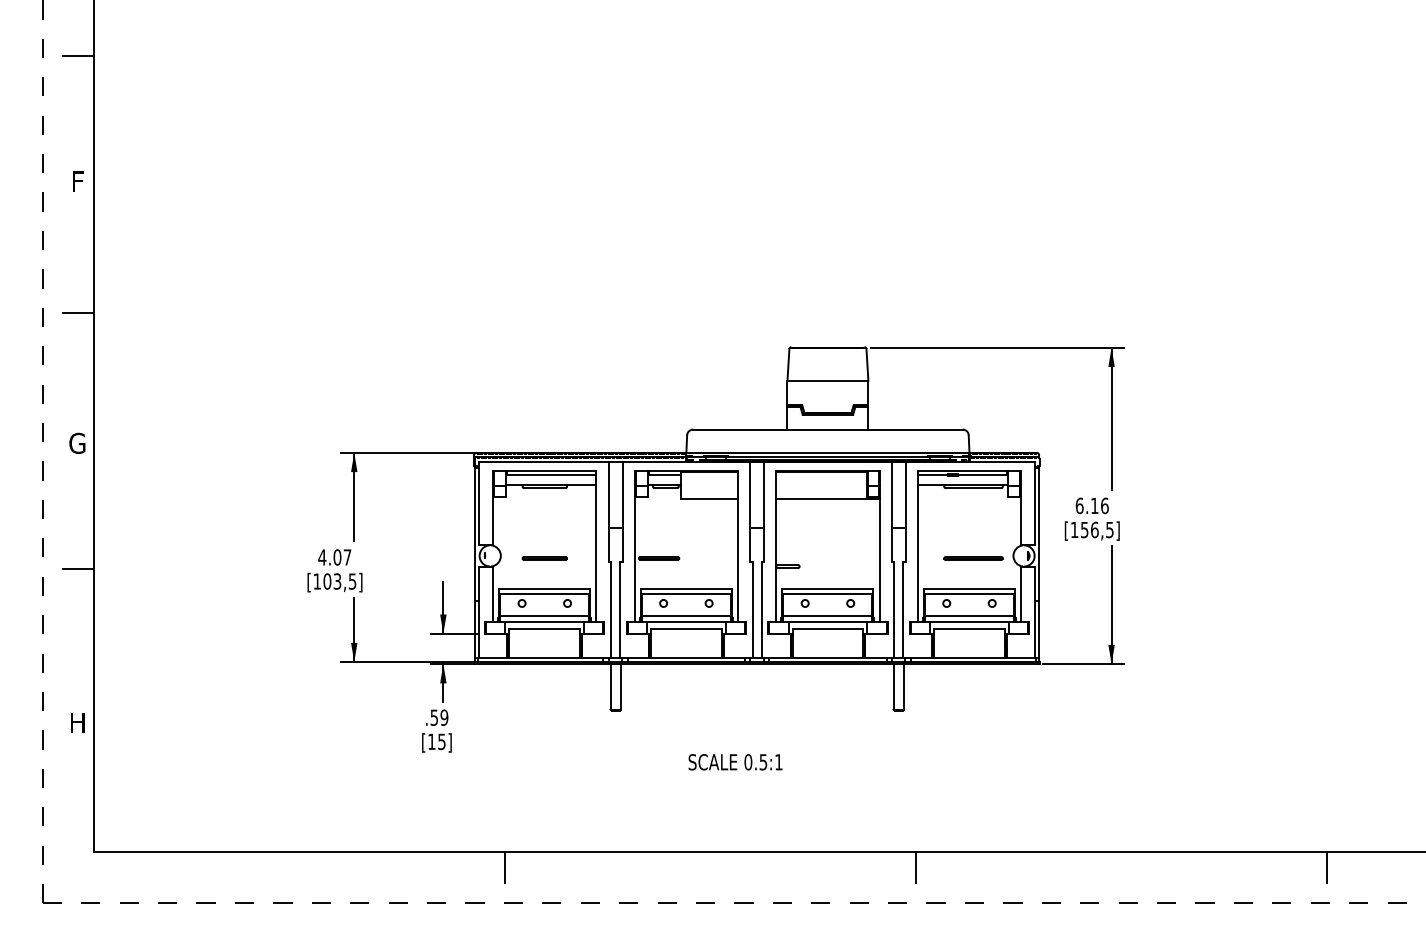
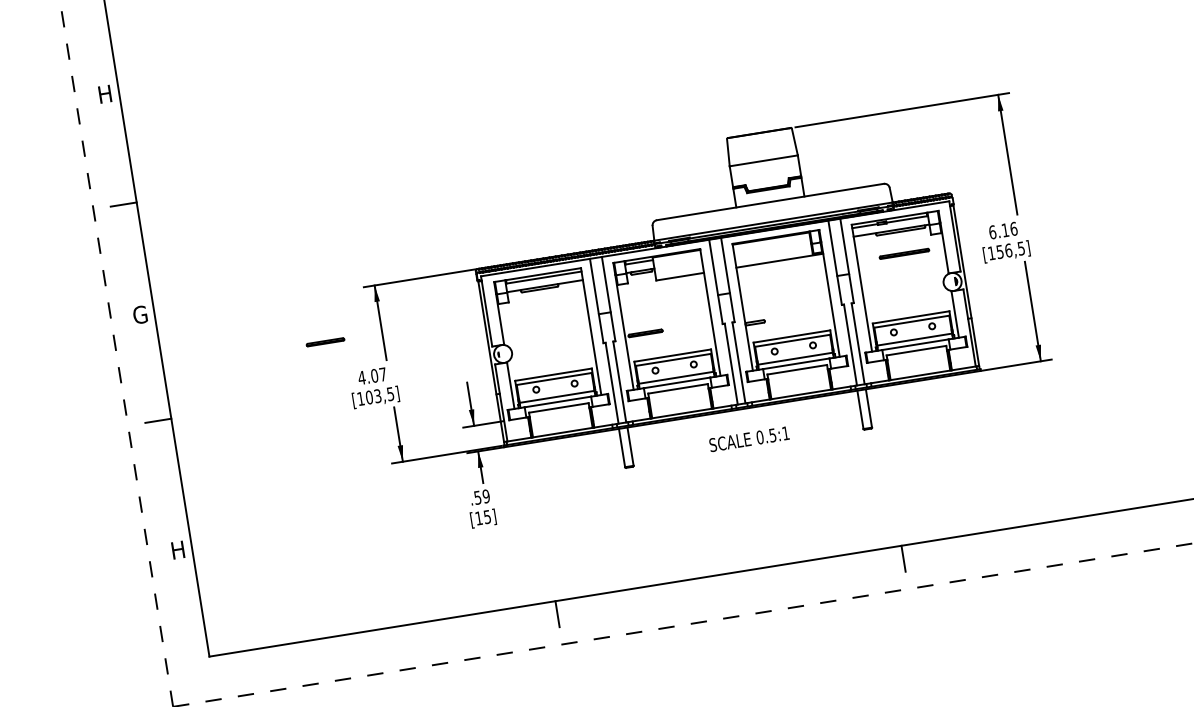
text: (77, 181) -> (105, 94), F -> H
line: (544, 558) -> (325, 342), moved
line: (973, 558) -> (904, 253), moved
text: (735, 762) -> (749, 439), moved

